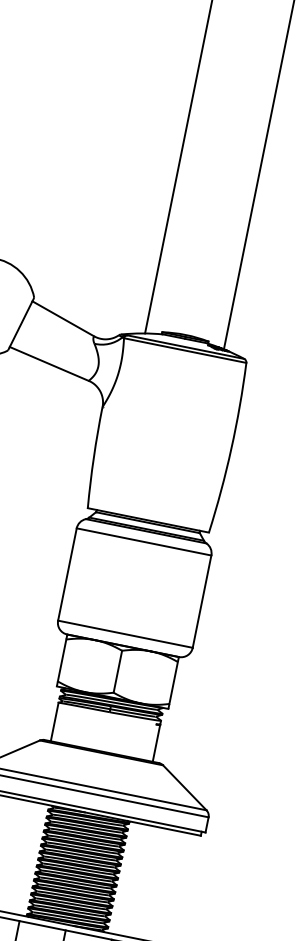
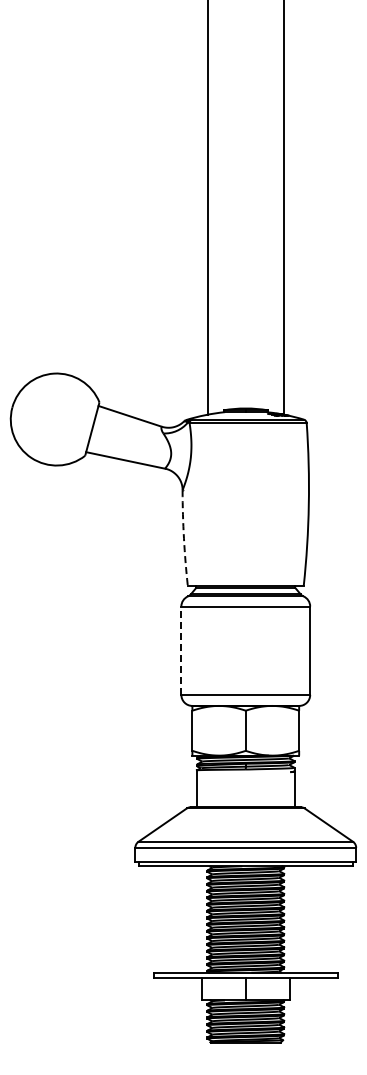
arc: (93, 457) -> (183, 538), solid -> dashed
line: (67, 574) -> (181, 650), solid -> dashed

